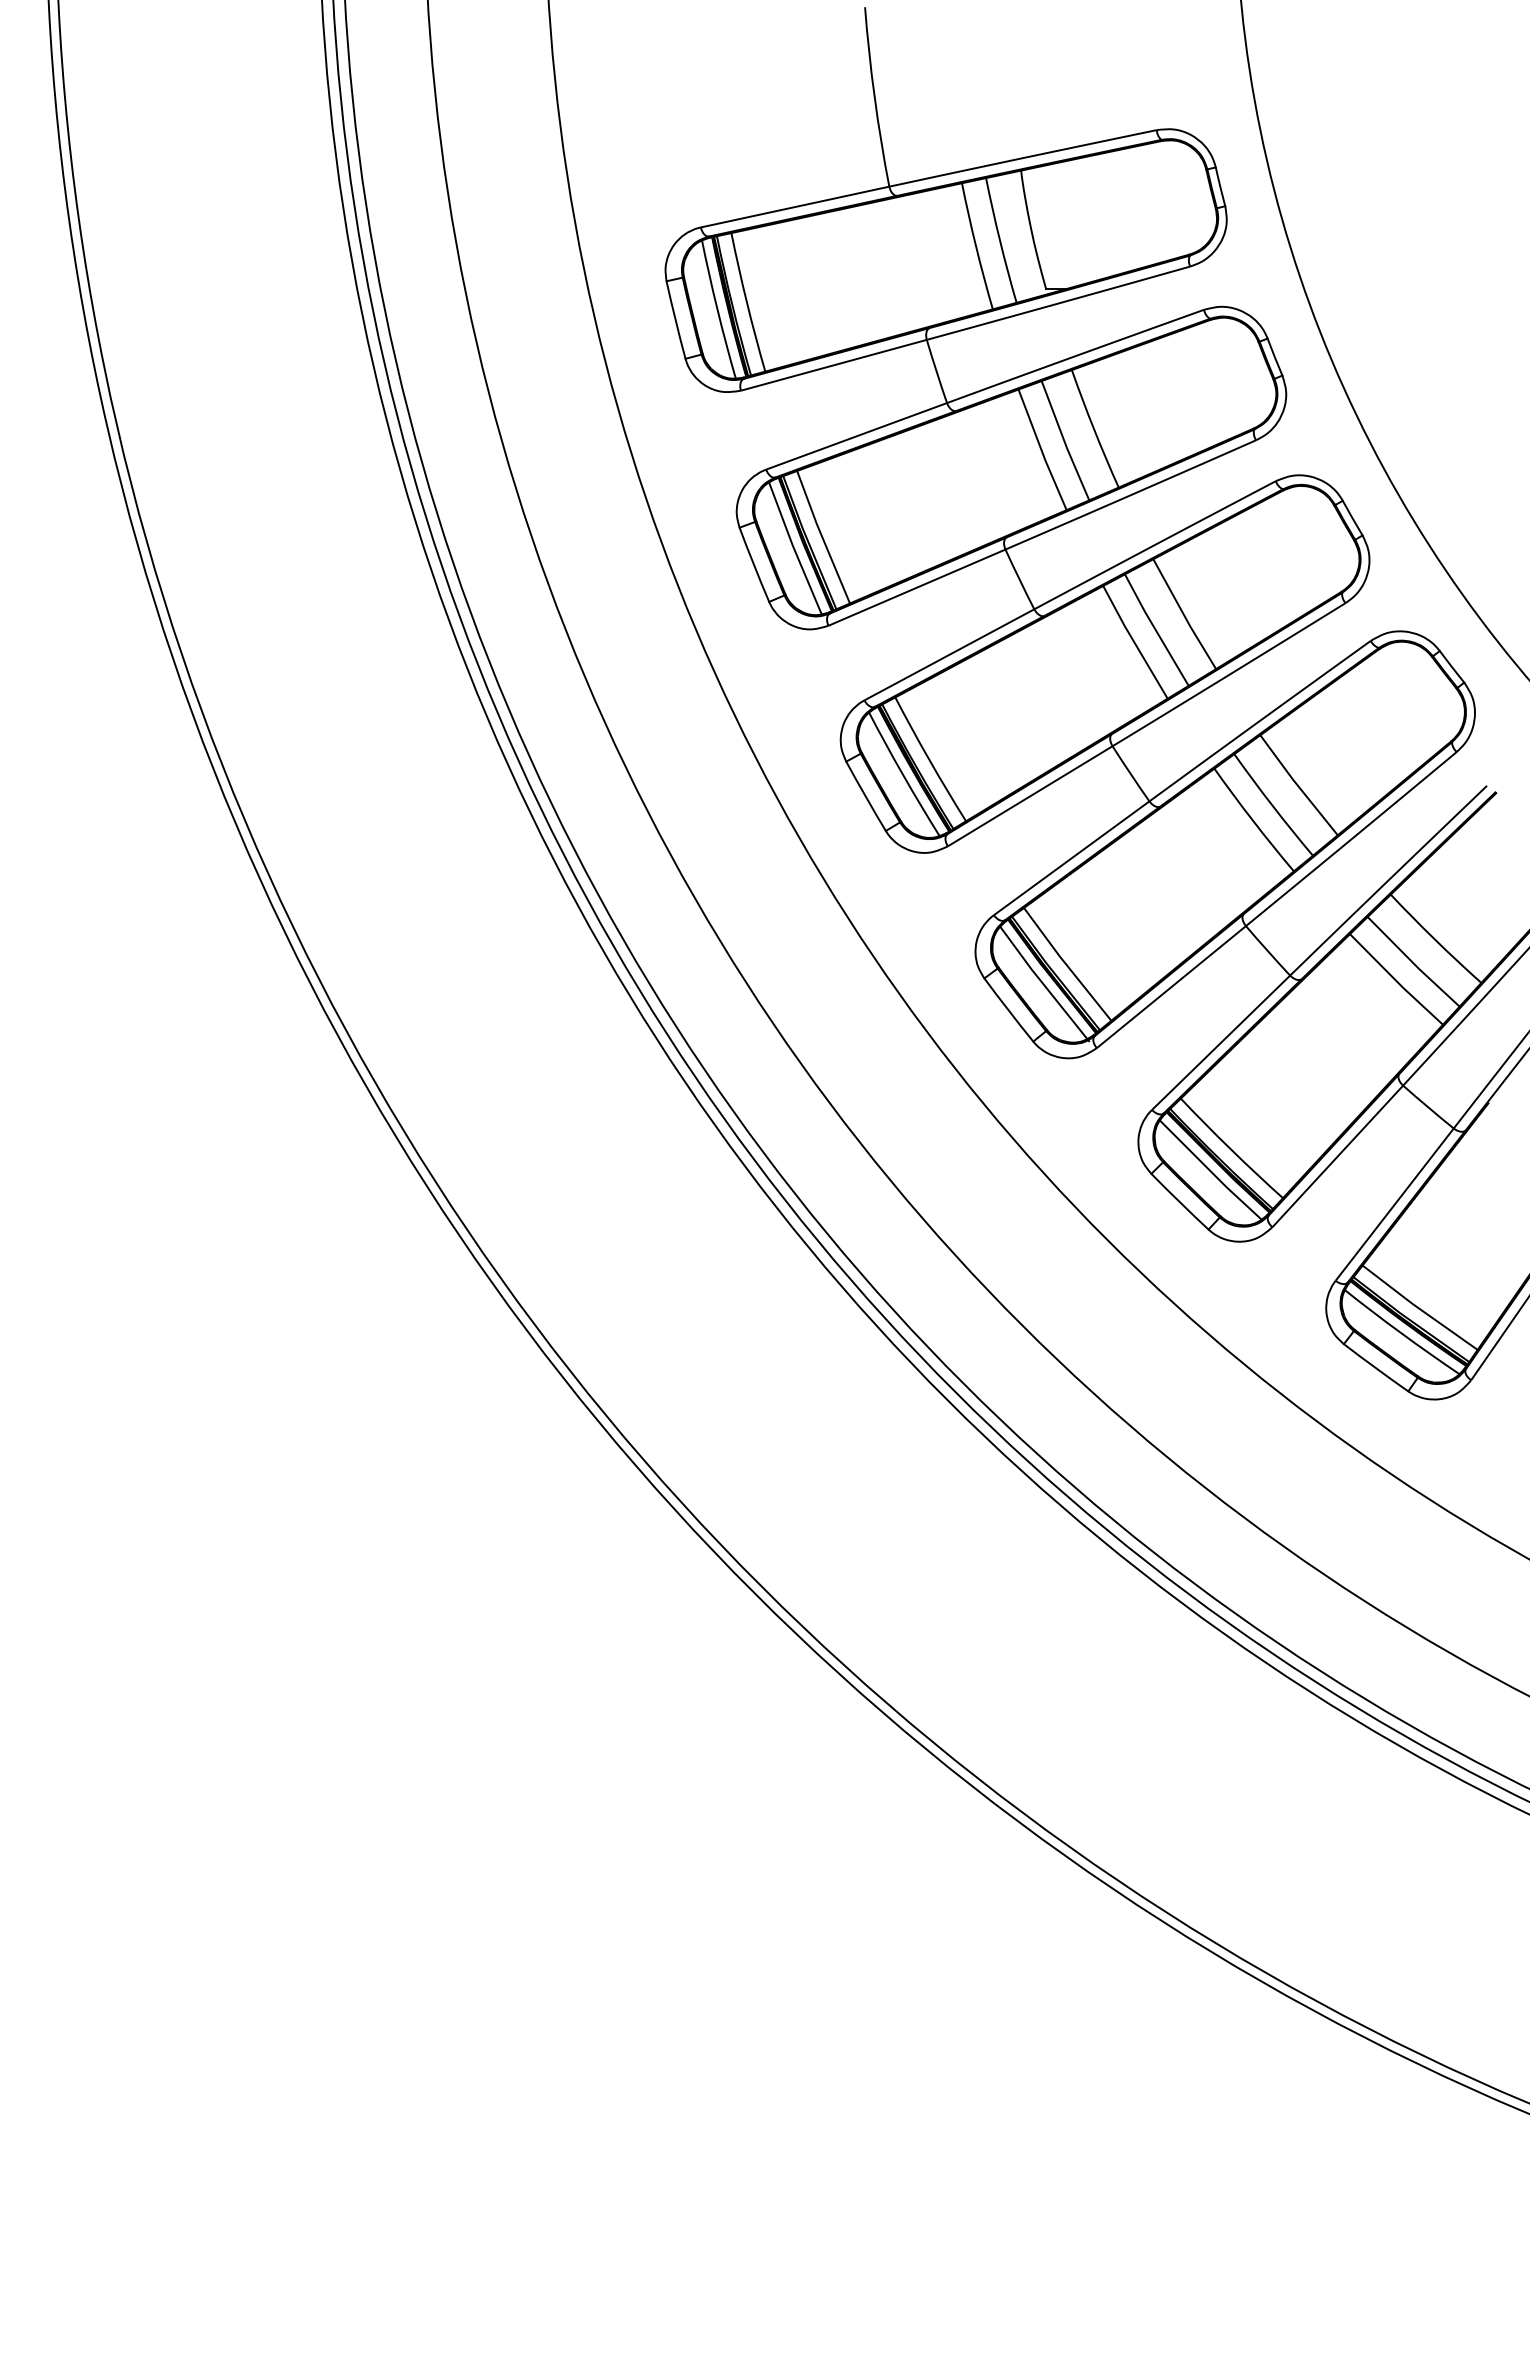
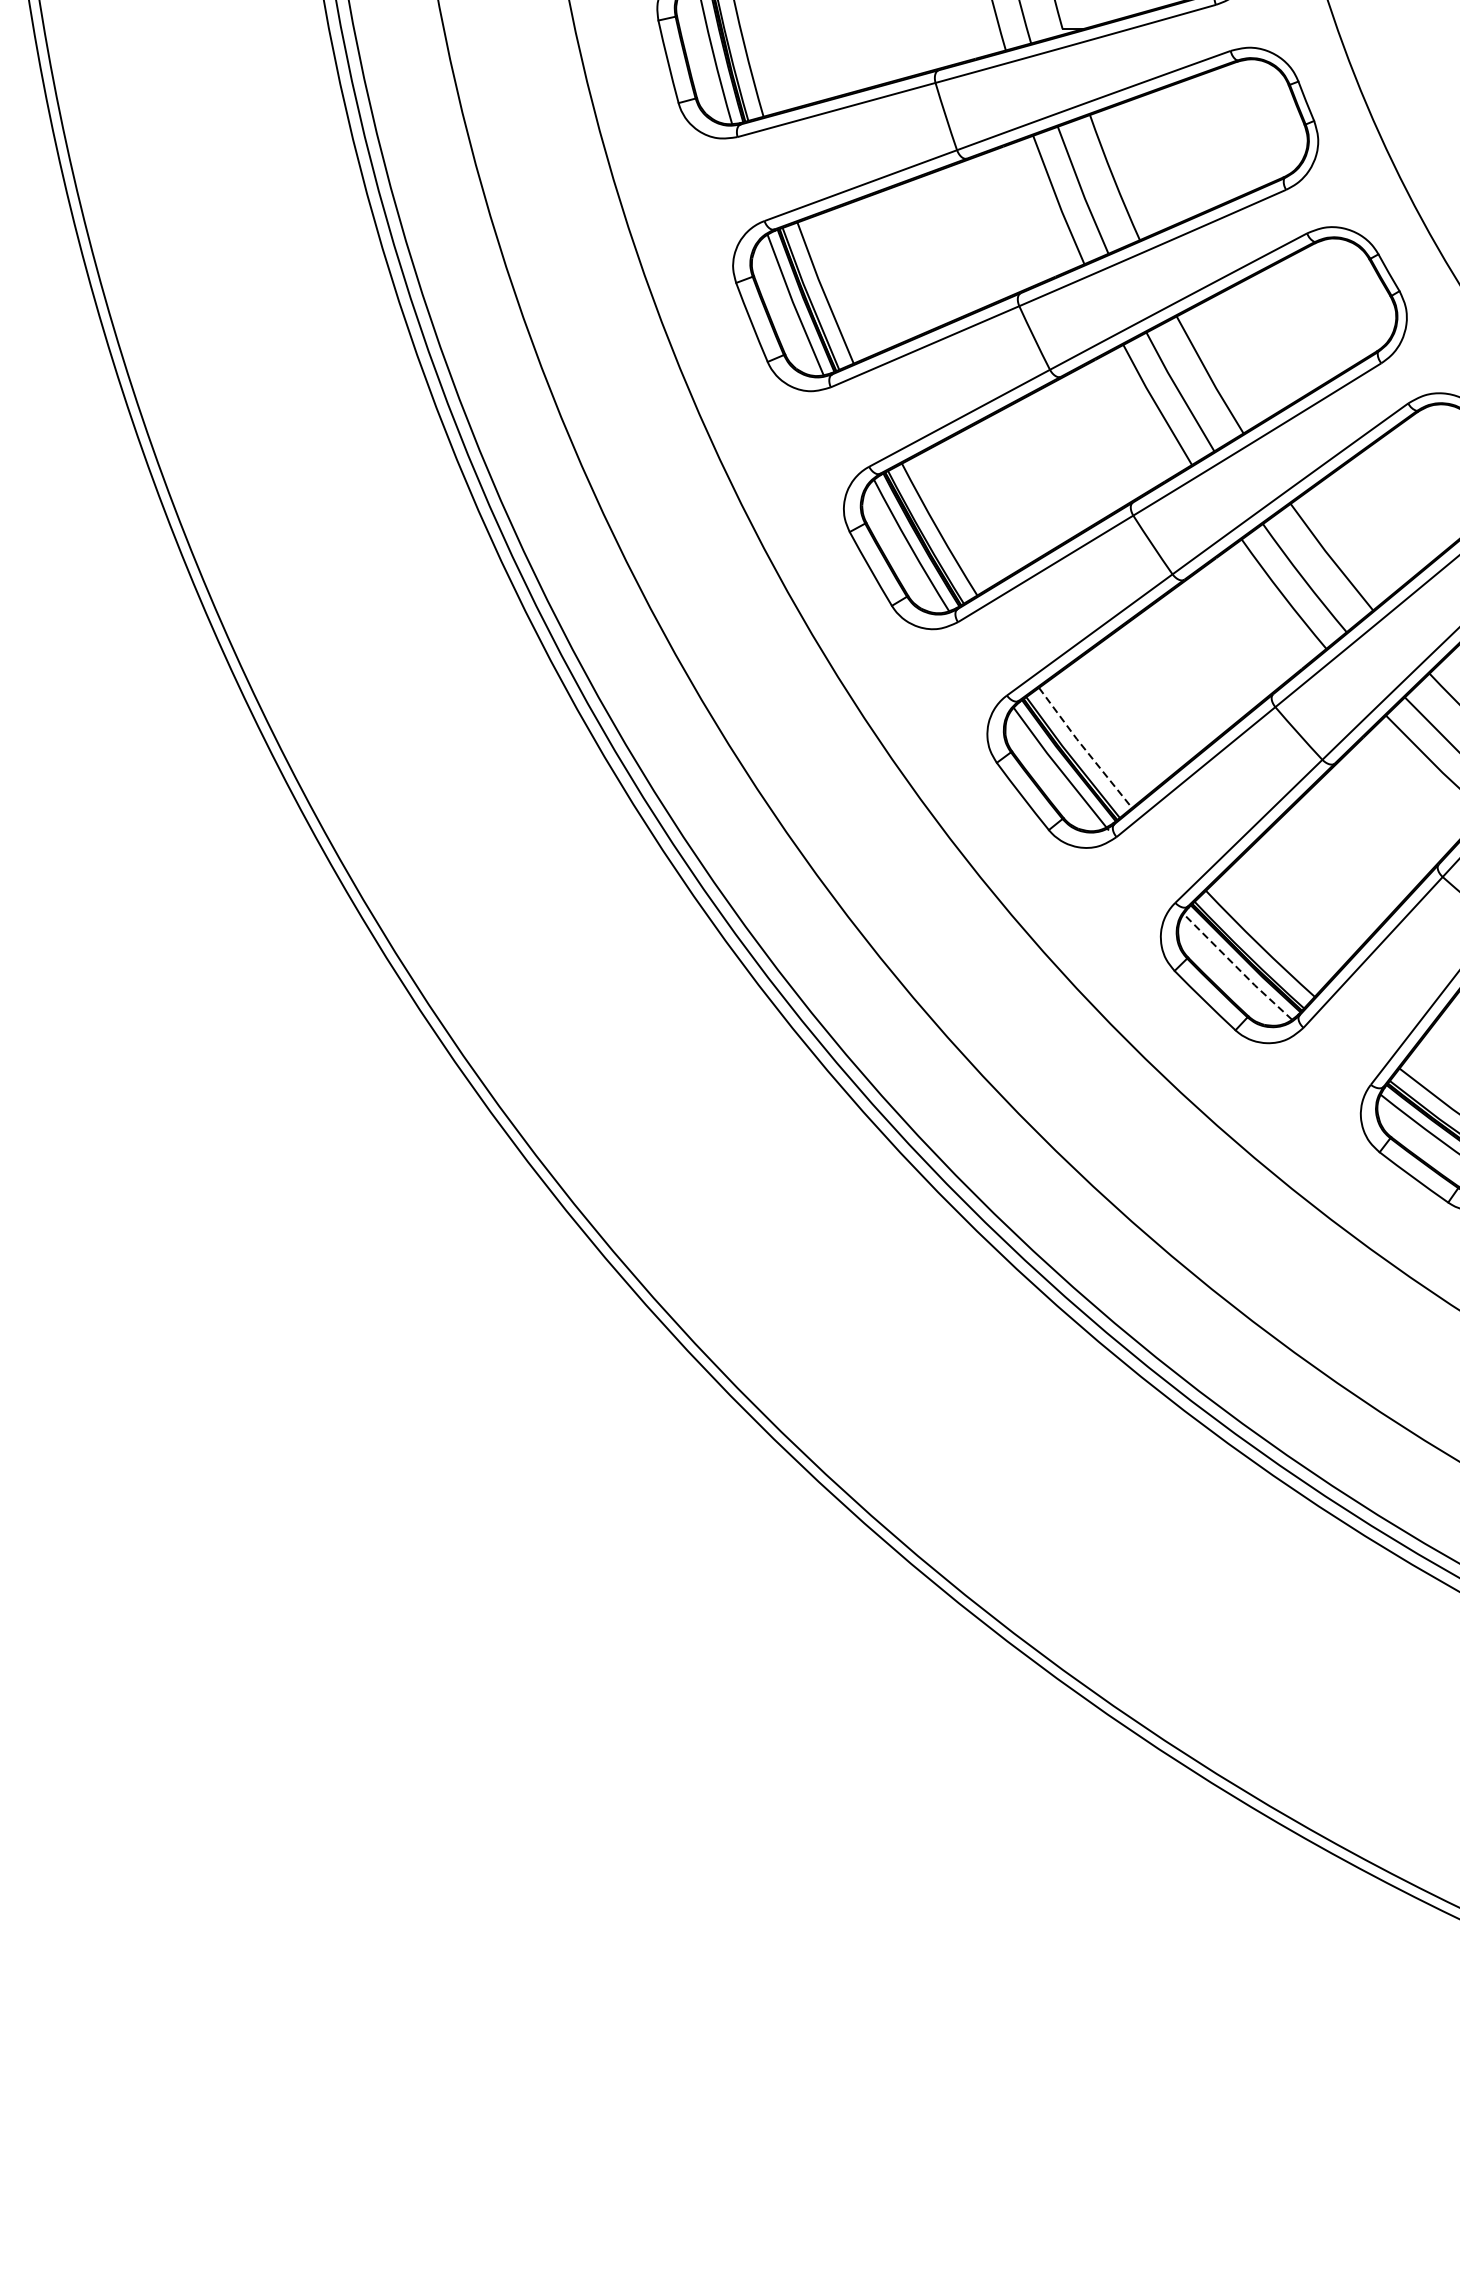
line: (1066, 964) -> (1084, 748), solid -> dashed
line: (1210, 1171) -> (1237, 968), solid -> dashed

